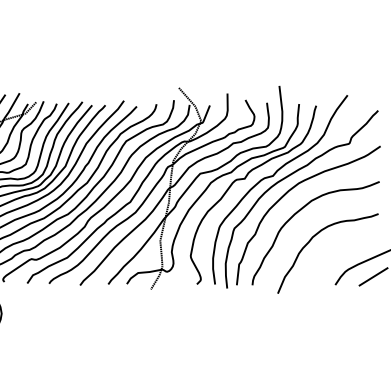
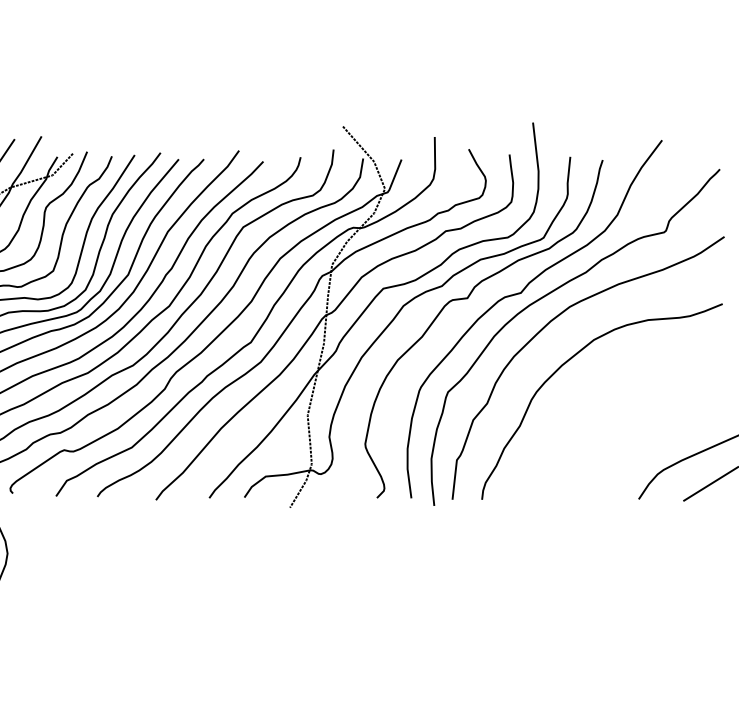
curve: (312, 239) -> (595, 413), removed

